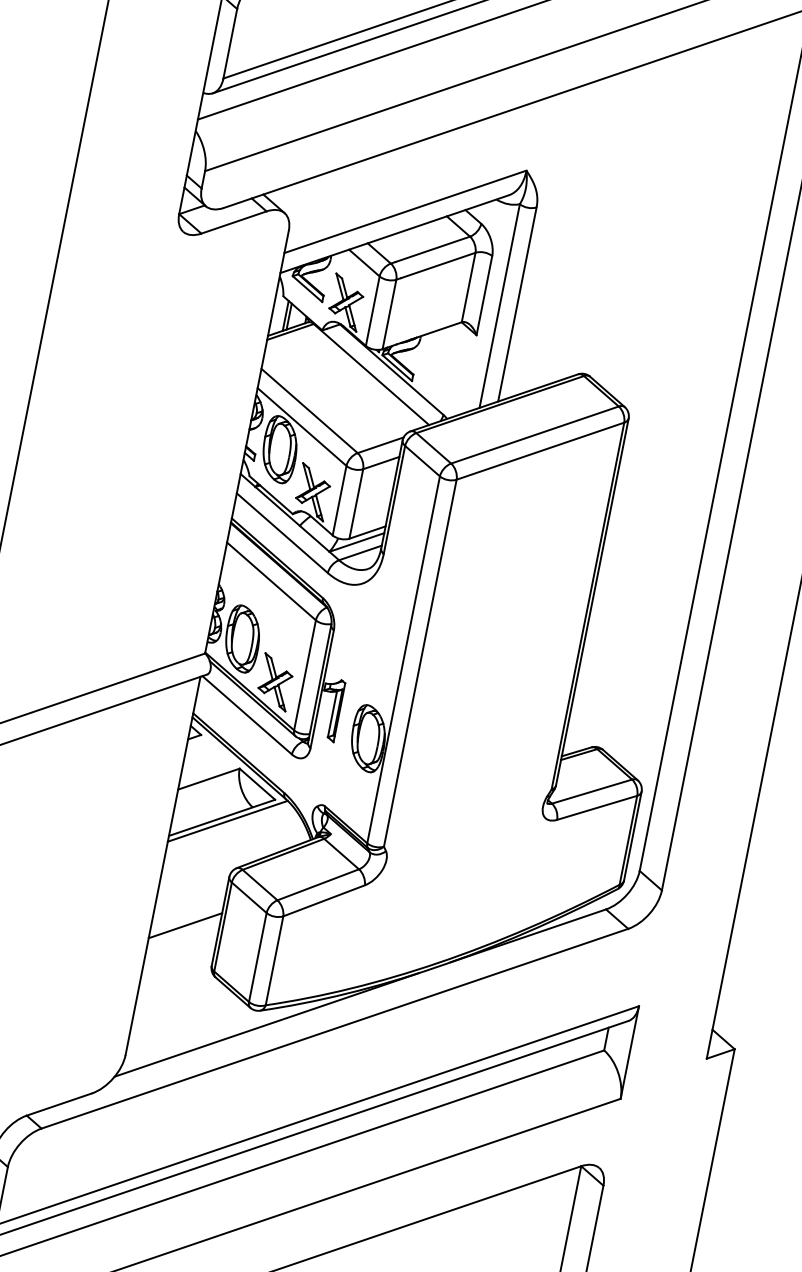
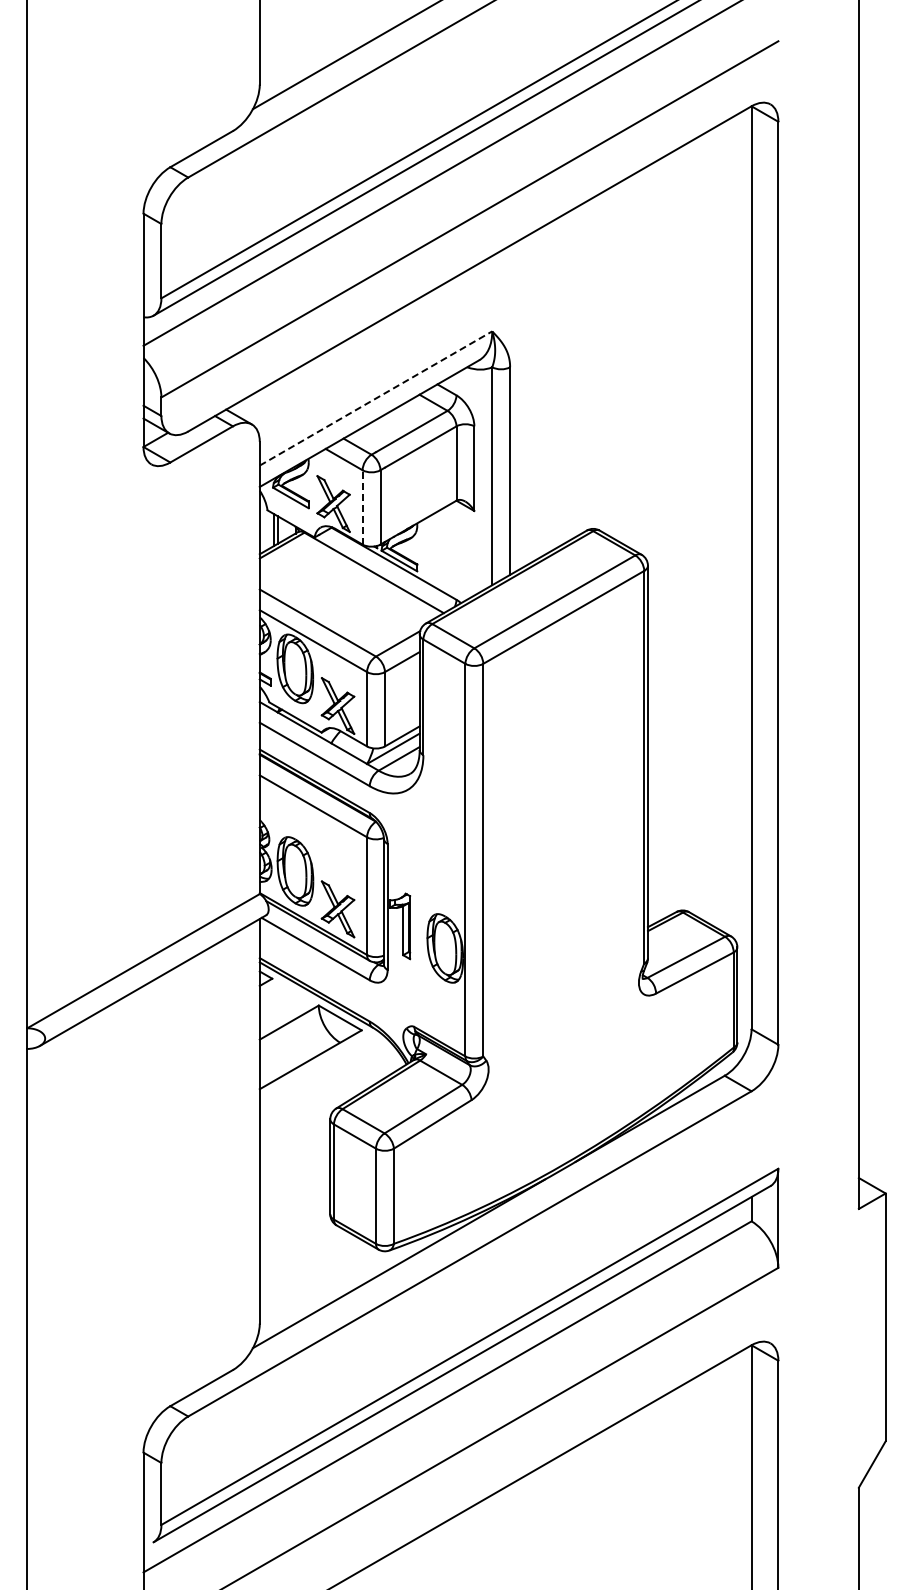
line: (405, 211) -> (376, 398), solid -> dashed
line: (372, 310) -> (362, 506), solid -> dashed
line: (227, 820) -> (316, 1061), removed
line: (185, 924) -> (294, 1177), removed

